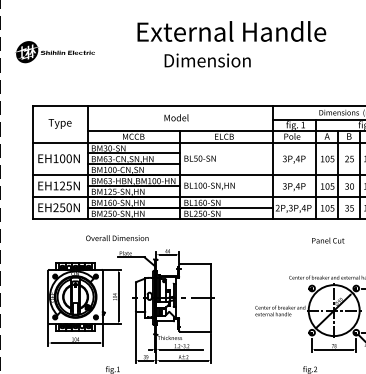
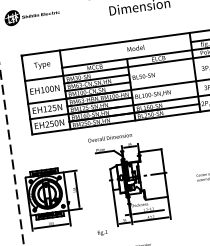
text: (176, 117) -> (135, 48), moved
text: (117, 238) -> (110, 137), moved
part: (84, 304) -> (54, 198), moved

